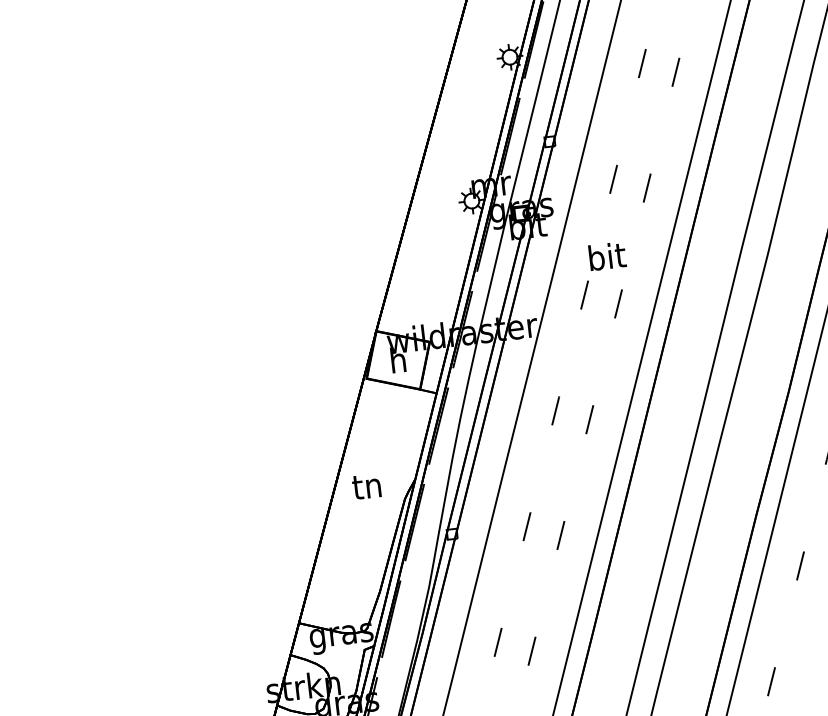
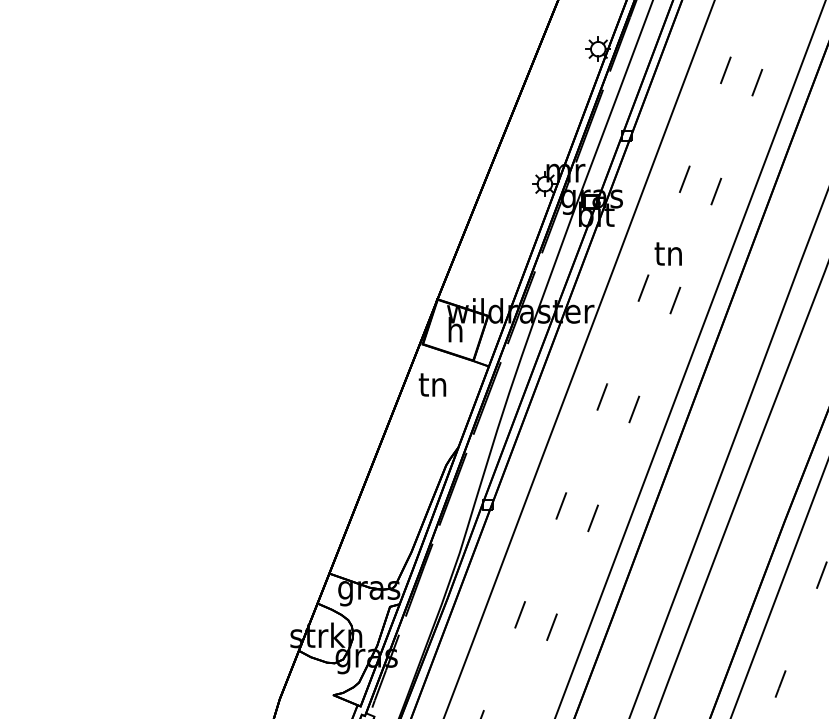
text: (606, 256) -> (669, 253), bit -> tn
text: (366, 486) -> (432, 384), moved

